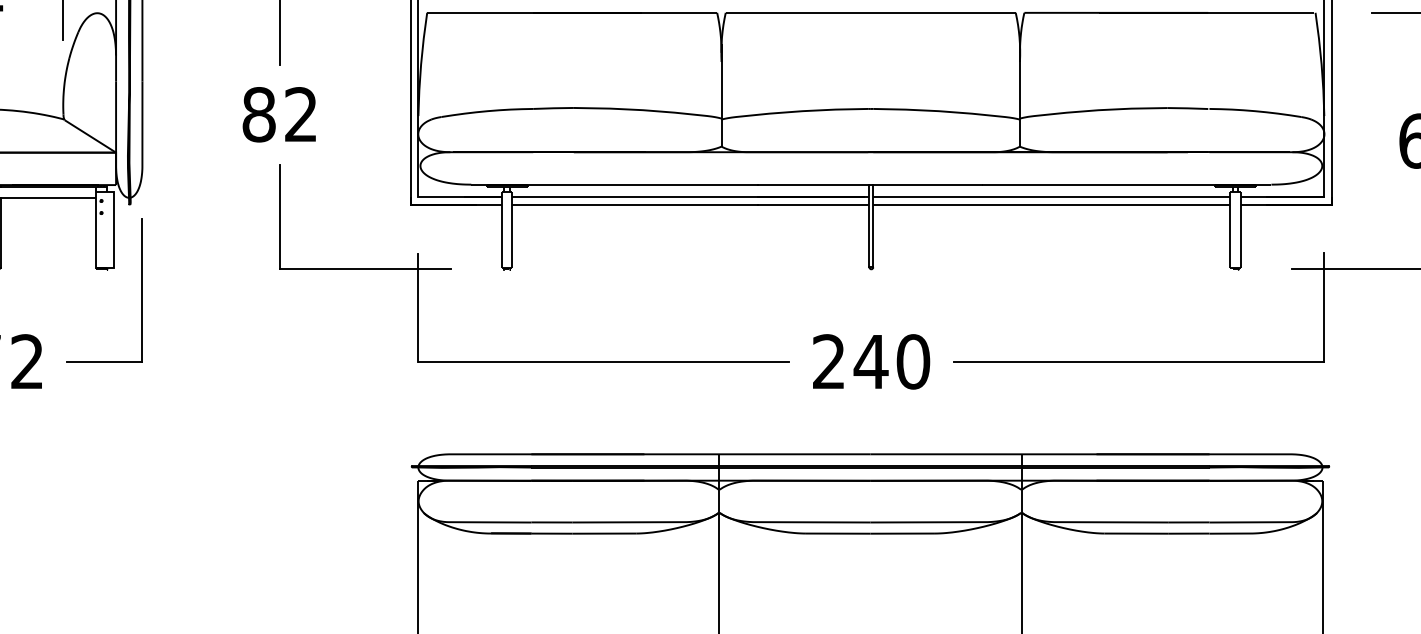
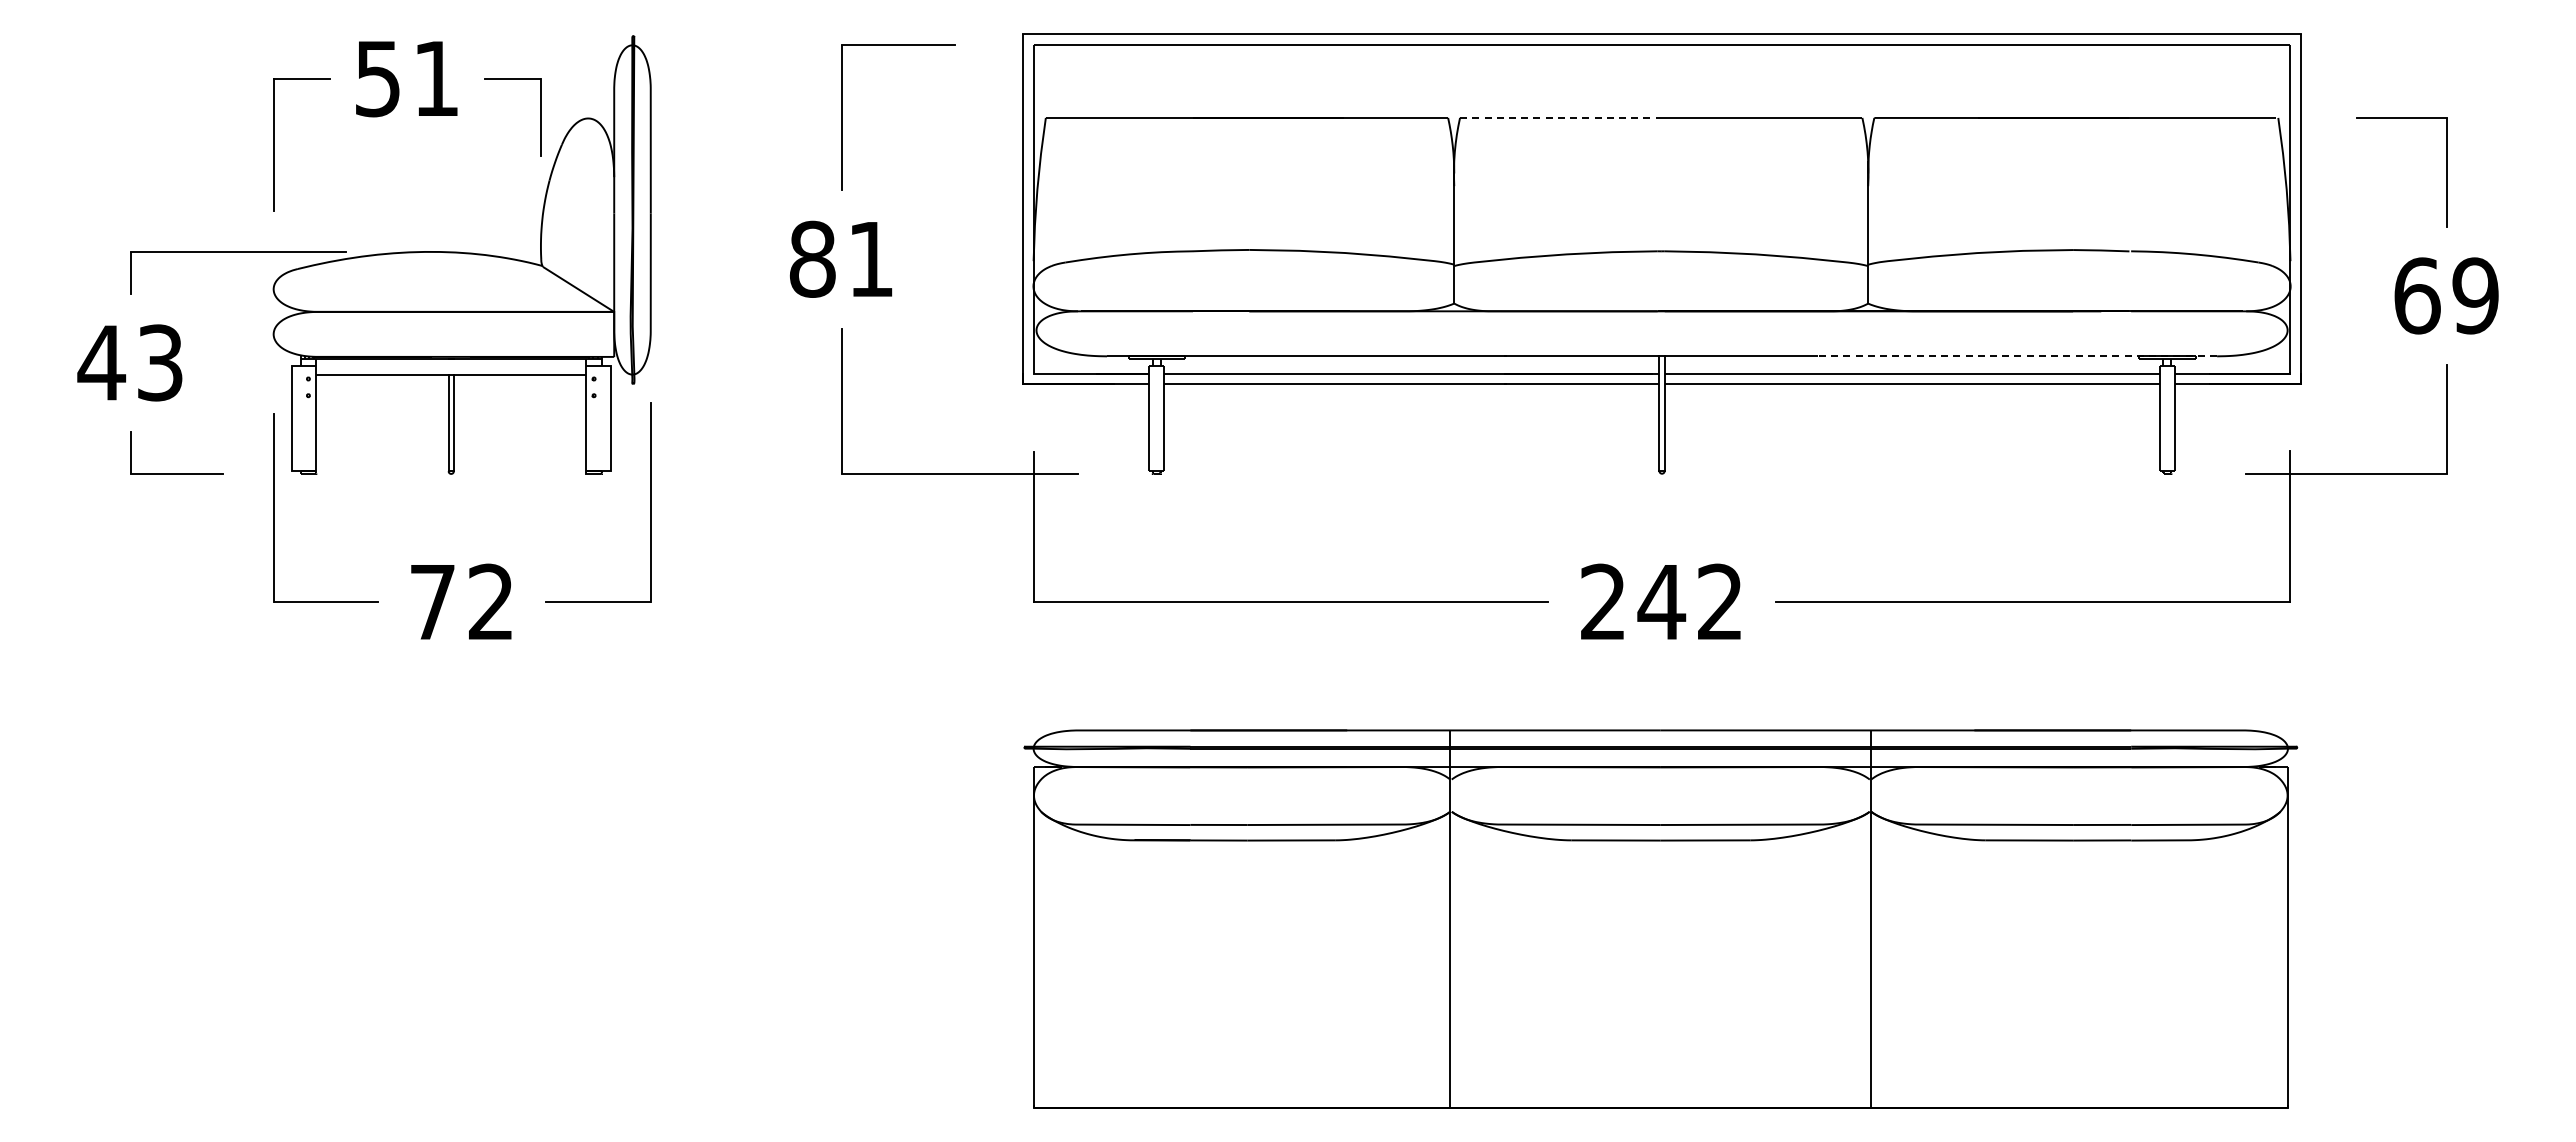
line: (798, 12) -> (1560, 117), solid -> dashed
text: (300, 114) -> (870, 258), 82 -> 81
line: (1126, 184) -> (2015, 356), solid -> dashed
text: (913, 361) -> (1720, 601), 240 -> 242

